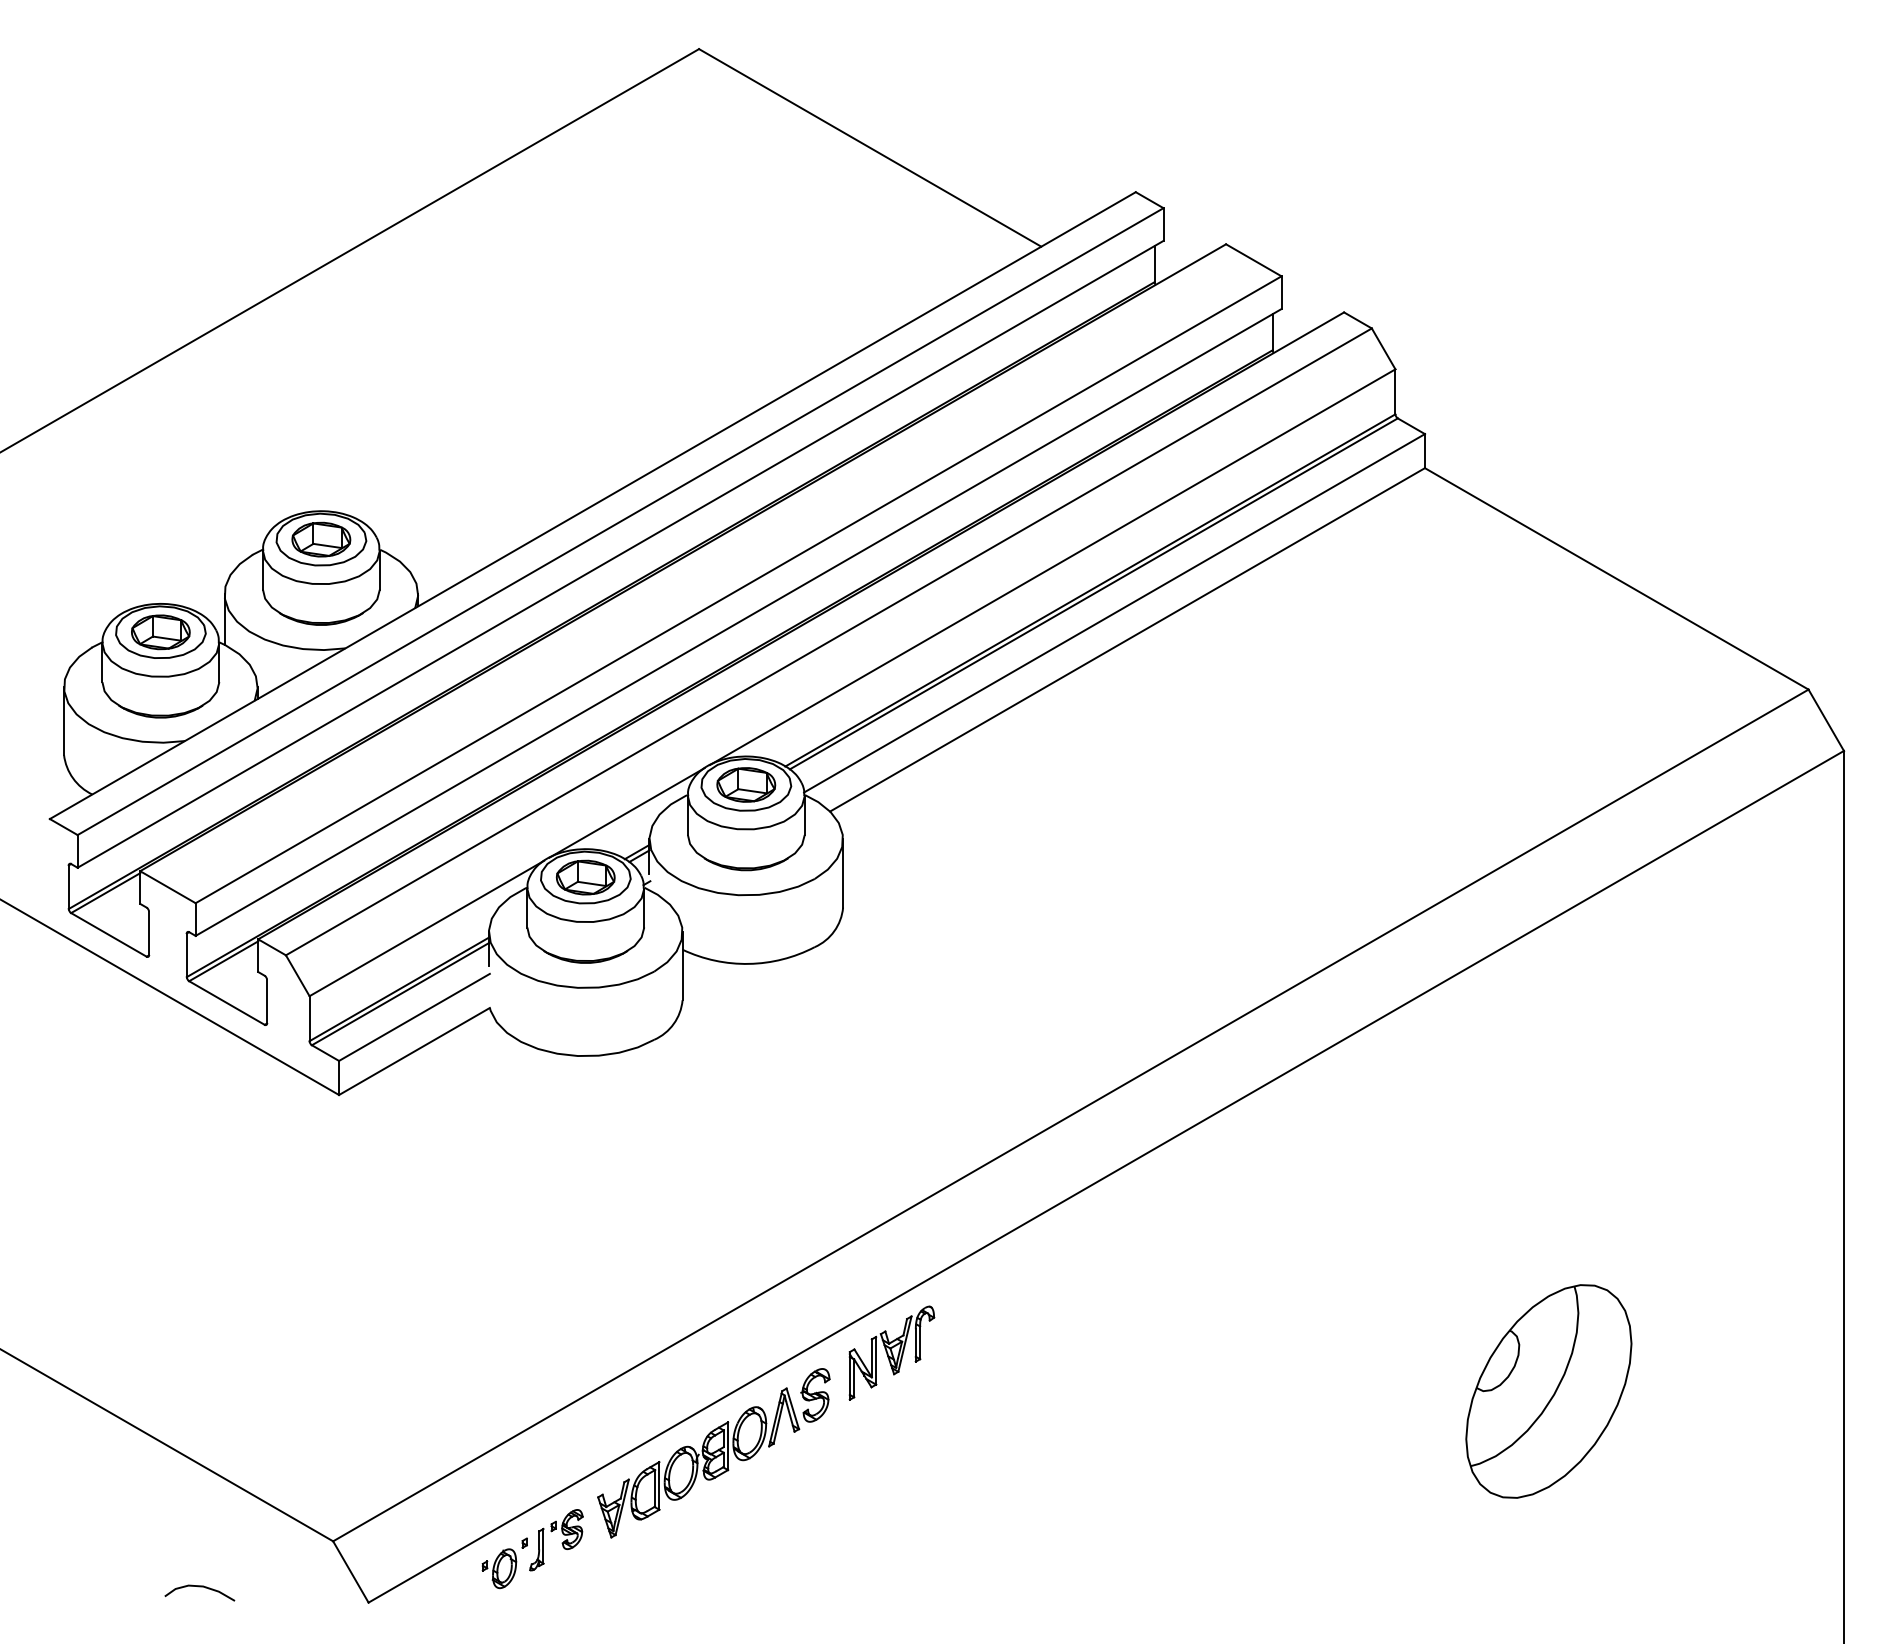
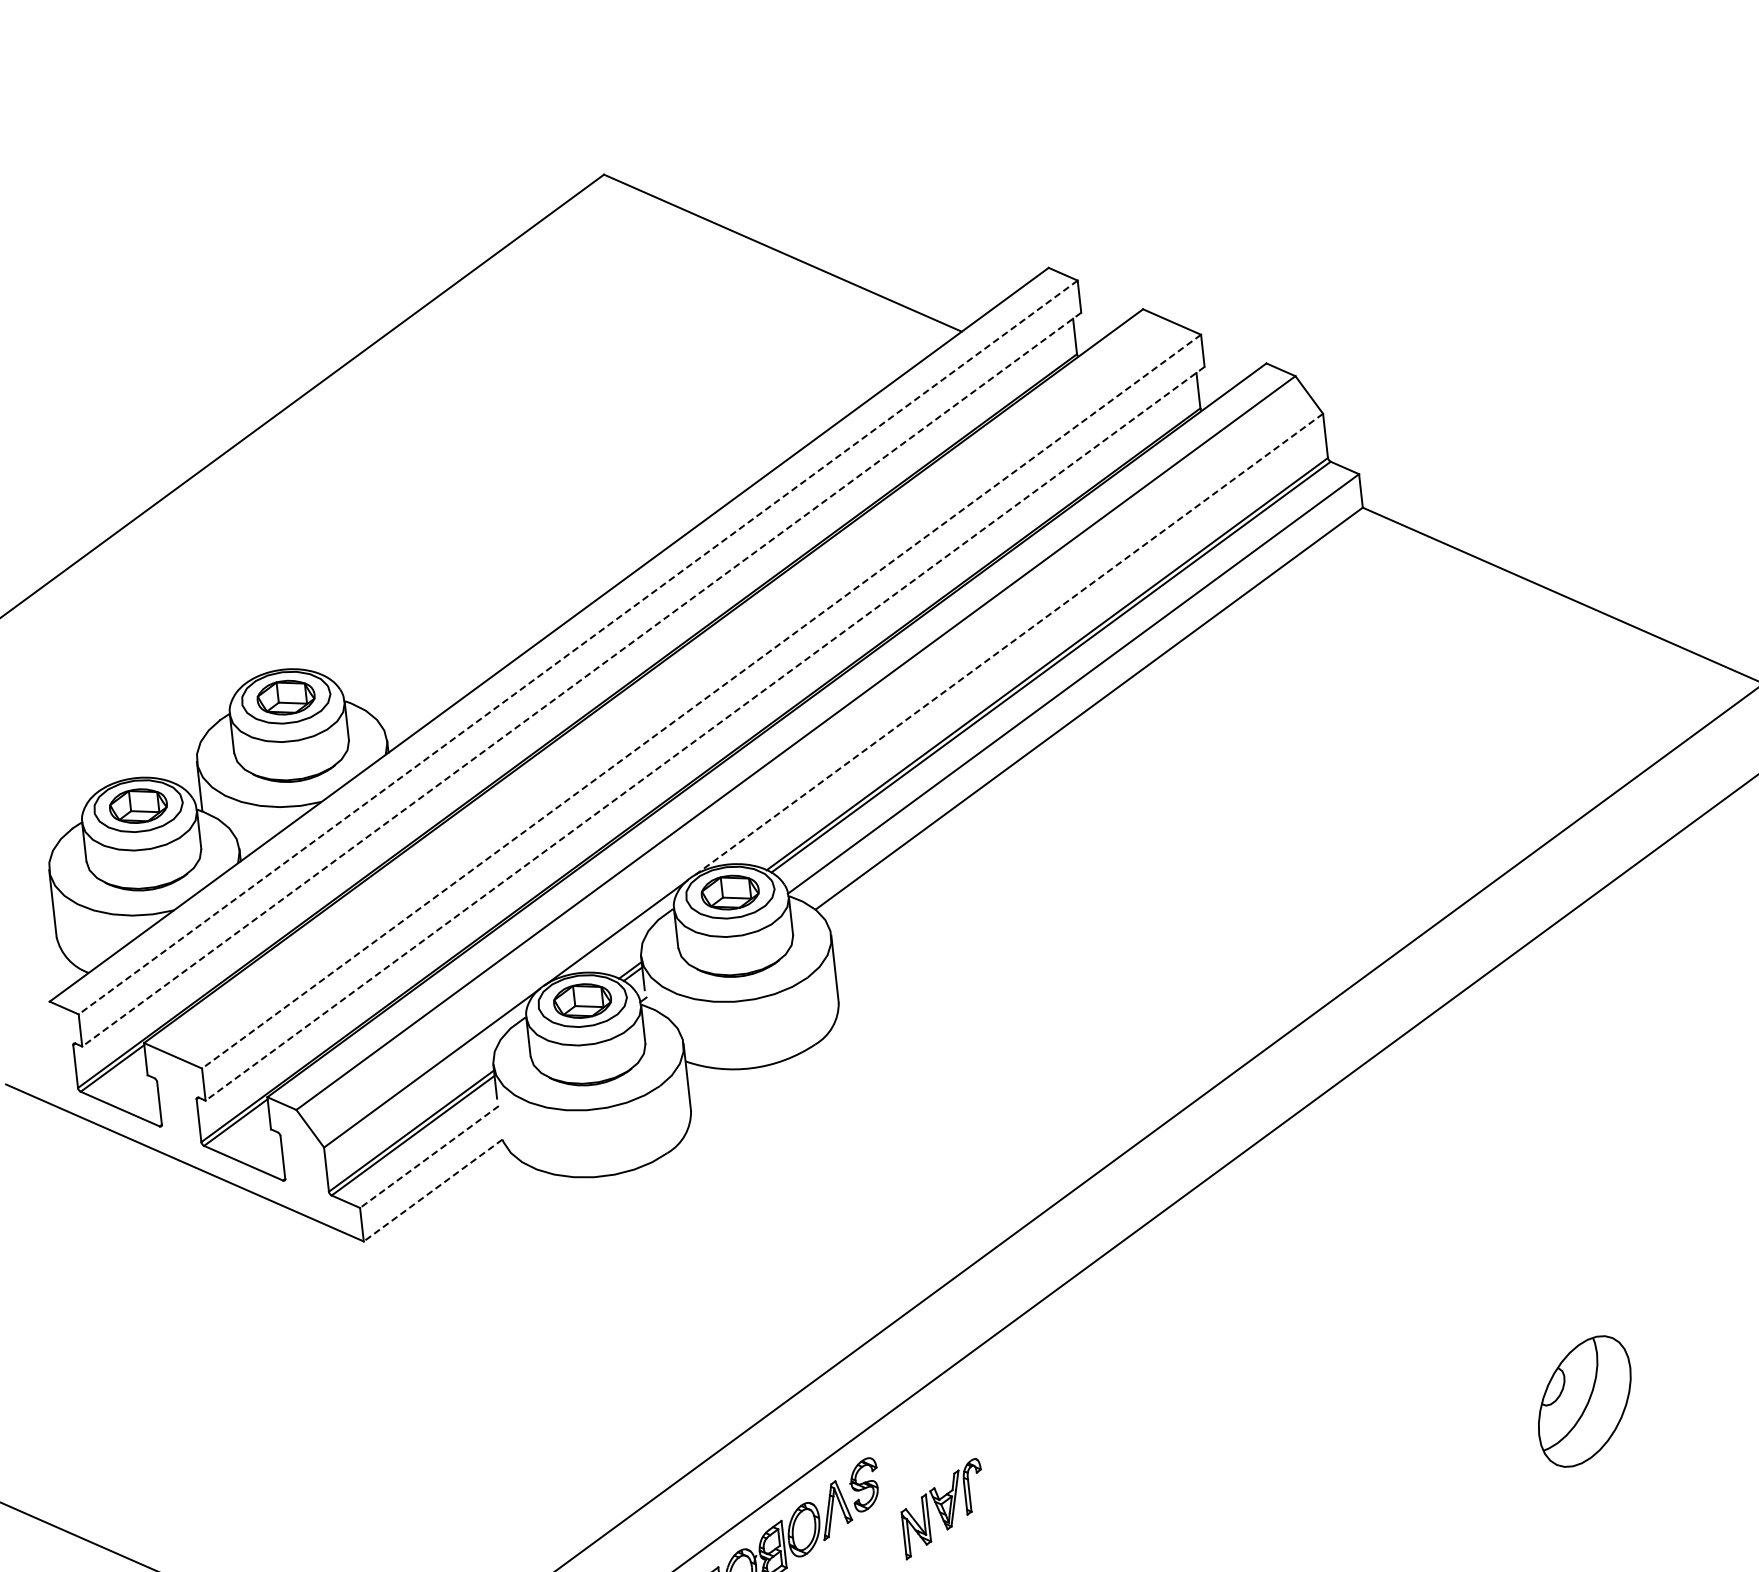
line: (620, 521) -> (578, 647), solid -> dashed
line: (620, 554) -> (581, 679), solid -> dashed
line: (1052, 567) -> (1007, 645), solid -> dashed
line: (738, 589) -> (701, 701), solid -> dashed
line: (738, 622) -> (705, 733), solid -> dashed
line: (414, 1017) -> (429, 1157), solid -> dashed
line: (414, 1051) -> (433, 1190), solid -> dashed
part: (891, 1352) -> (942, 1508), moved
part: (1548, 1391) -> (1584, 1401), size x0.6

